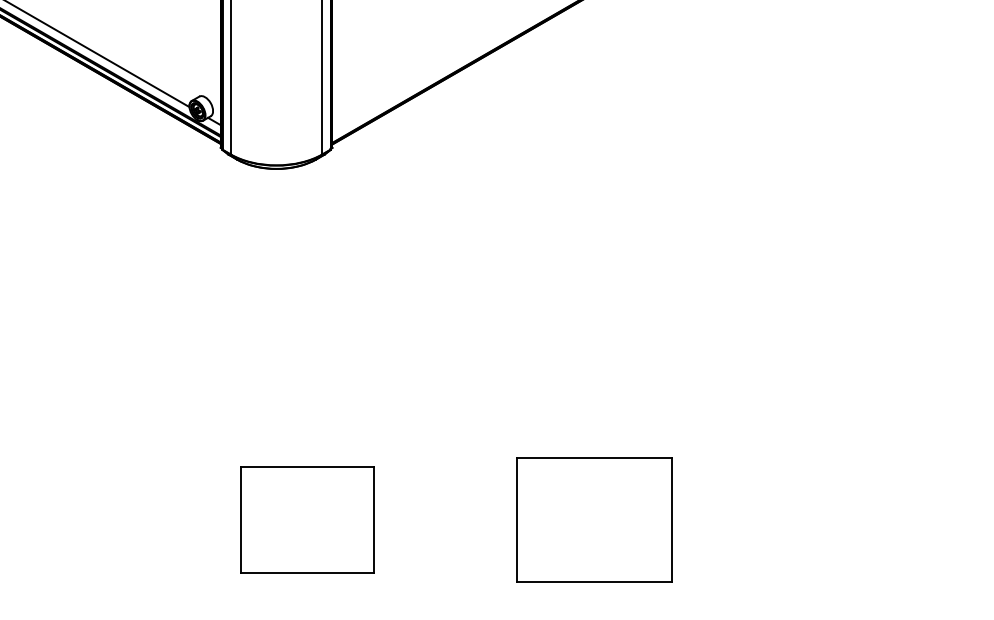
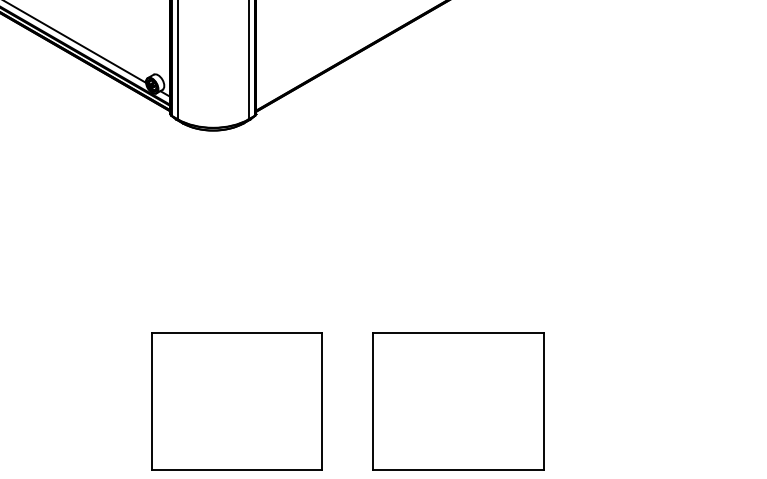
part: (307, 519) -> (237, 401), size x1.67
part: (594, 519) -> (458, 401), size x1.43

